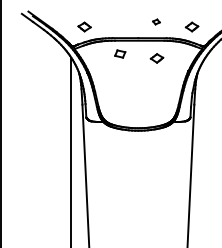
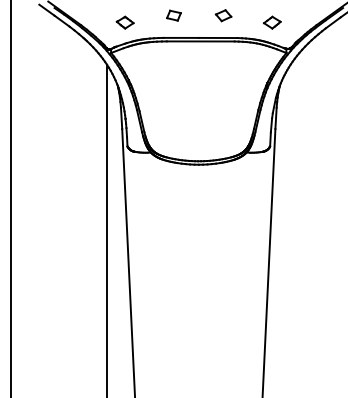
part: (156, 21) -> (223, 15), size x1.67
part: (119, 53) -> (173, 15), moved
part: (157, 58) -> (224, 65), removed

